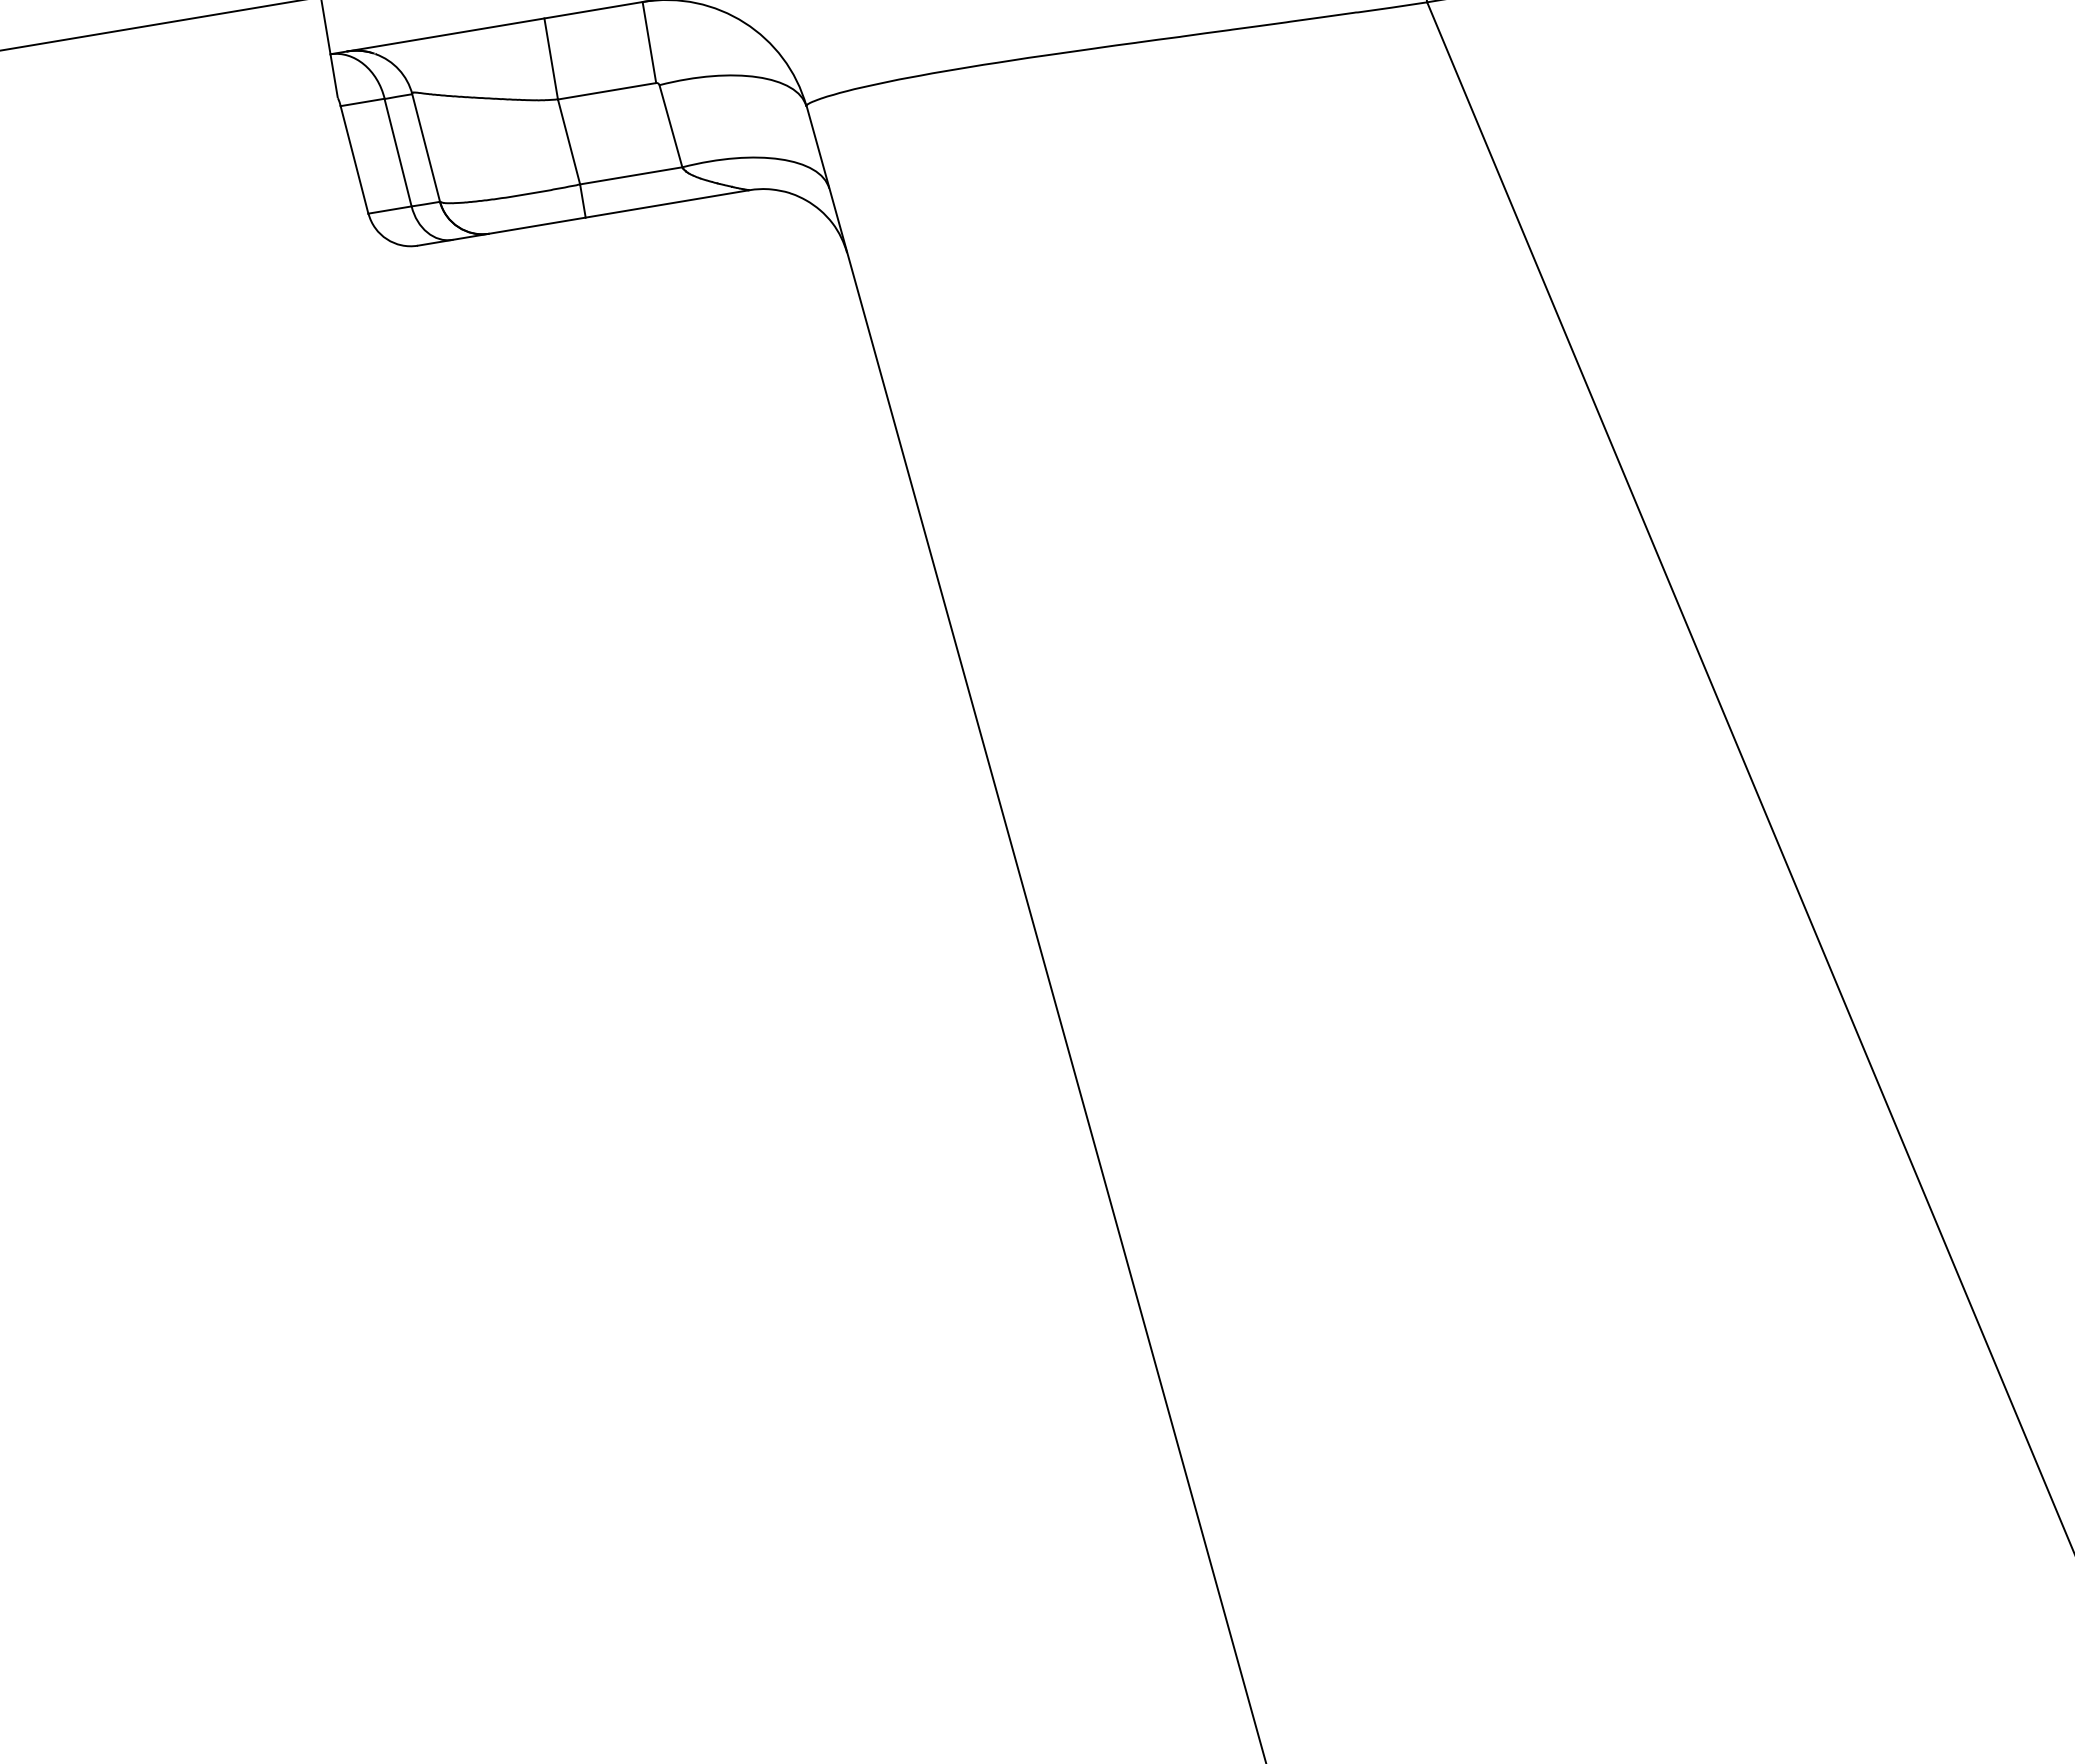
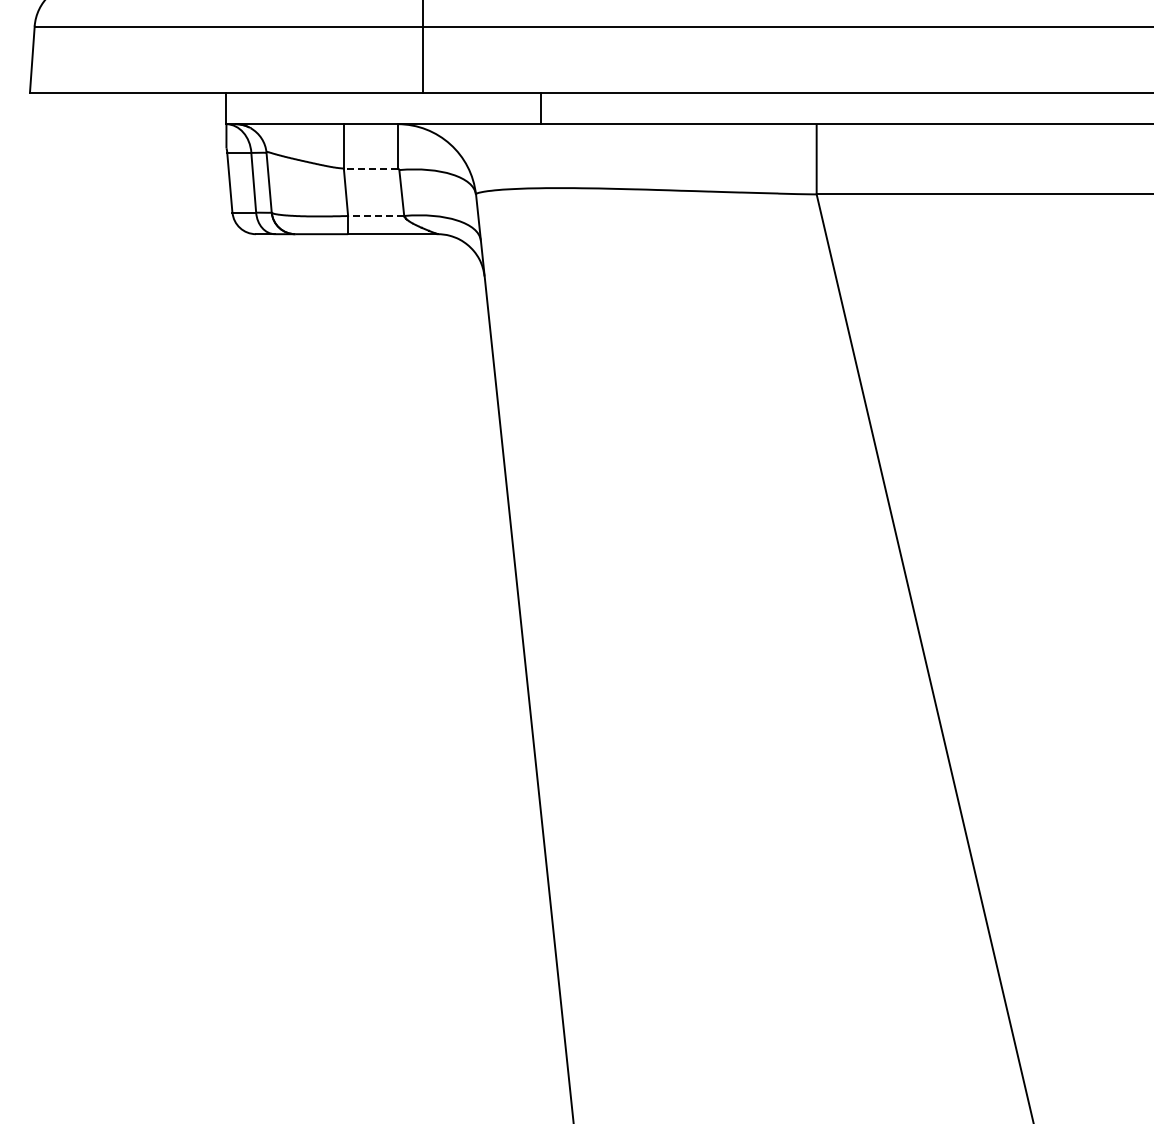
line: (606, 91) -> (370, 168), solid -> dashed
line: (629, 175) -> (375, 215), solid -> dashed

